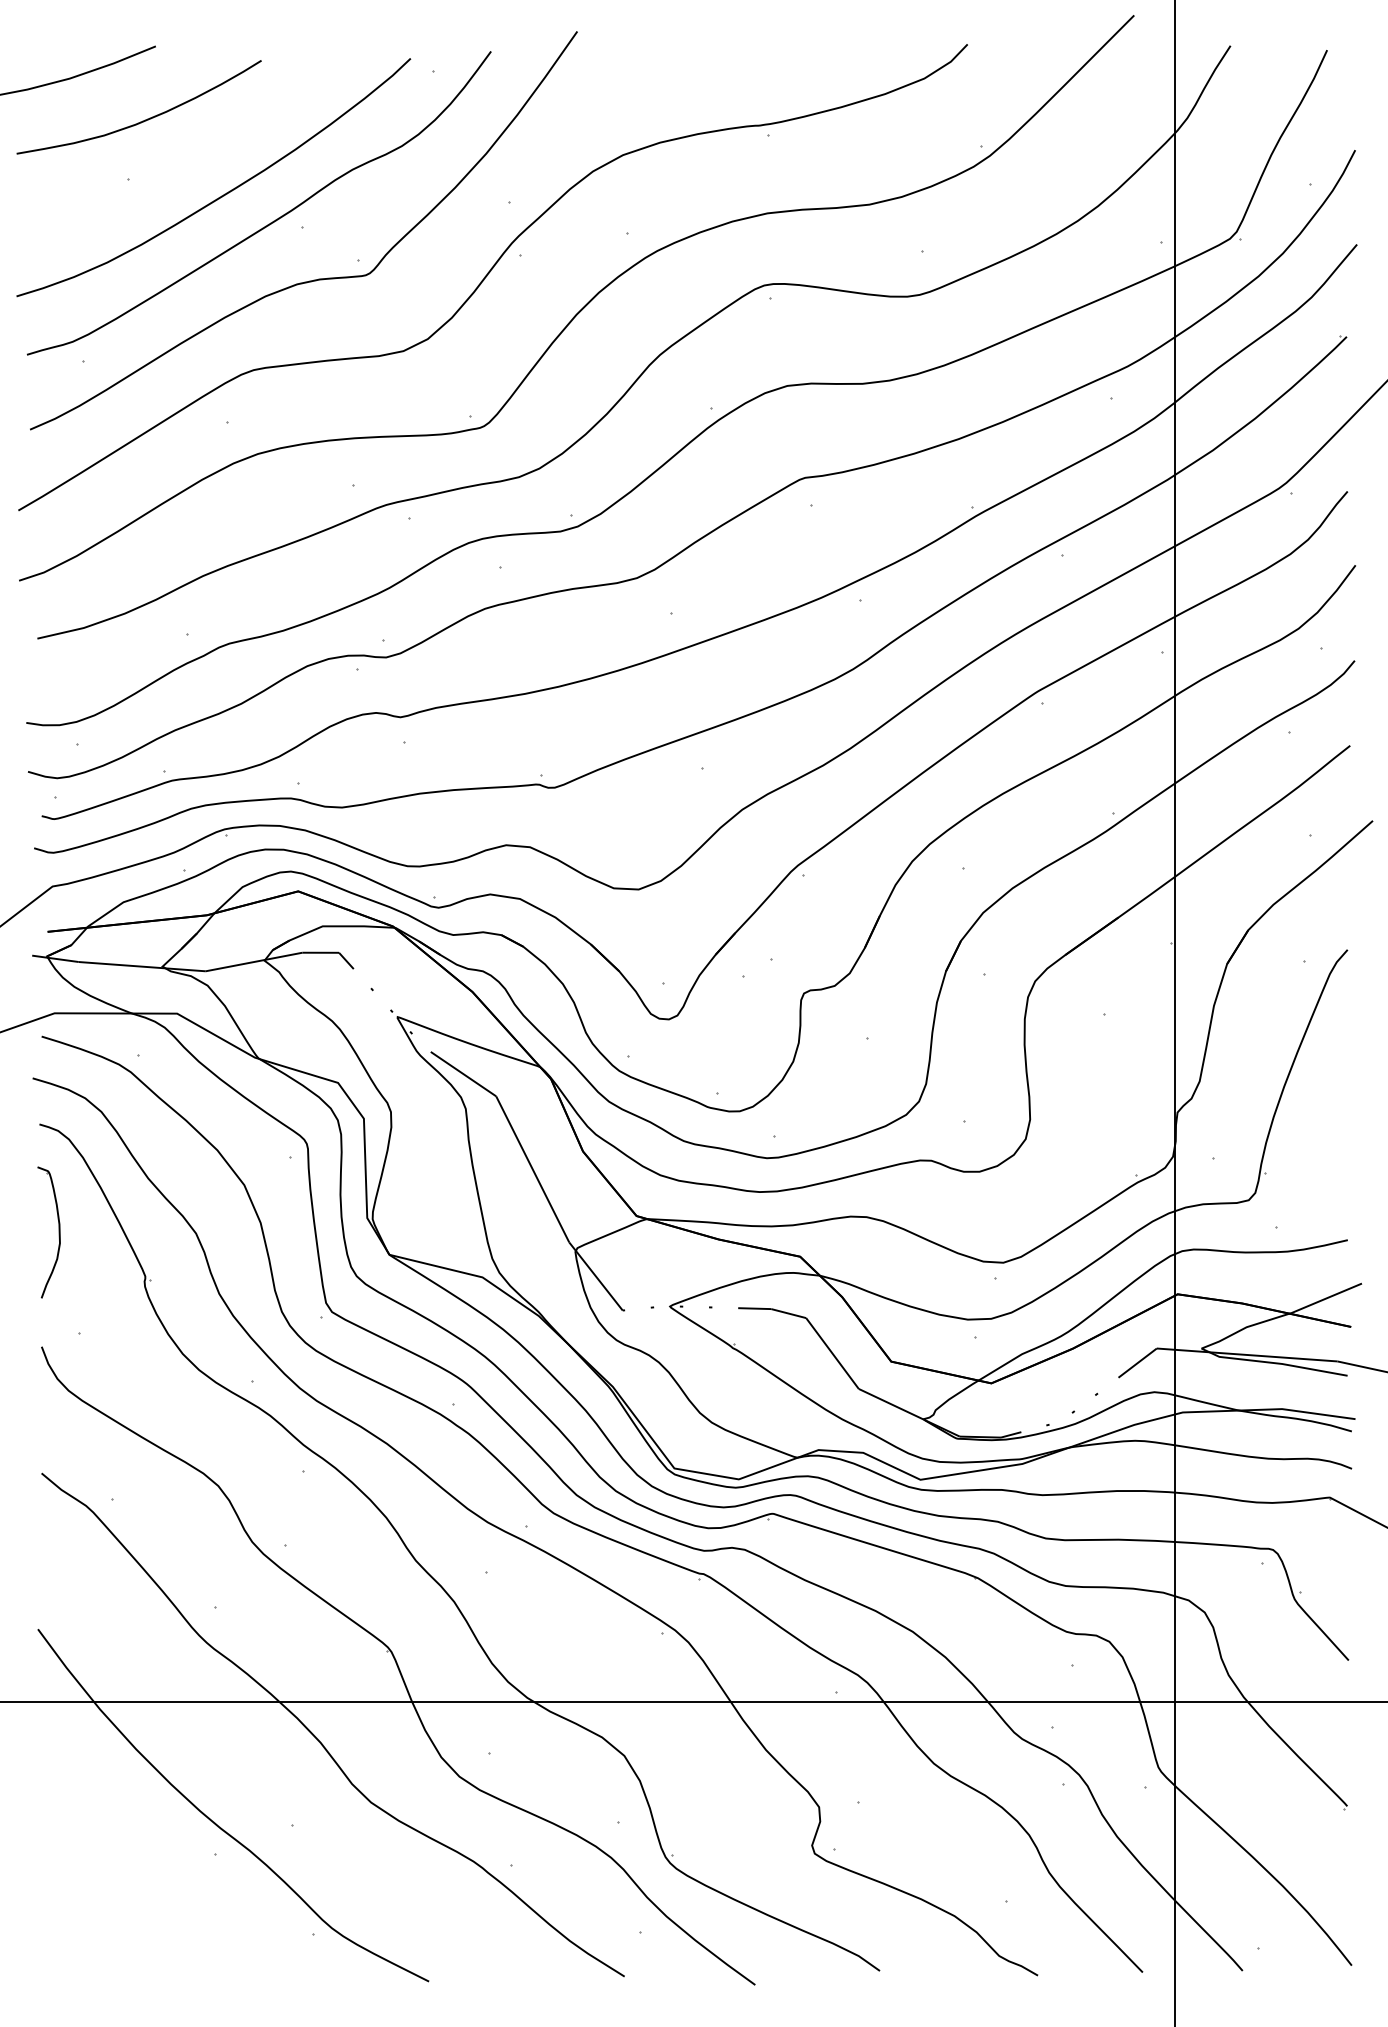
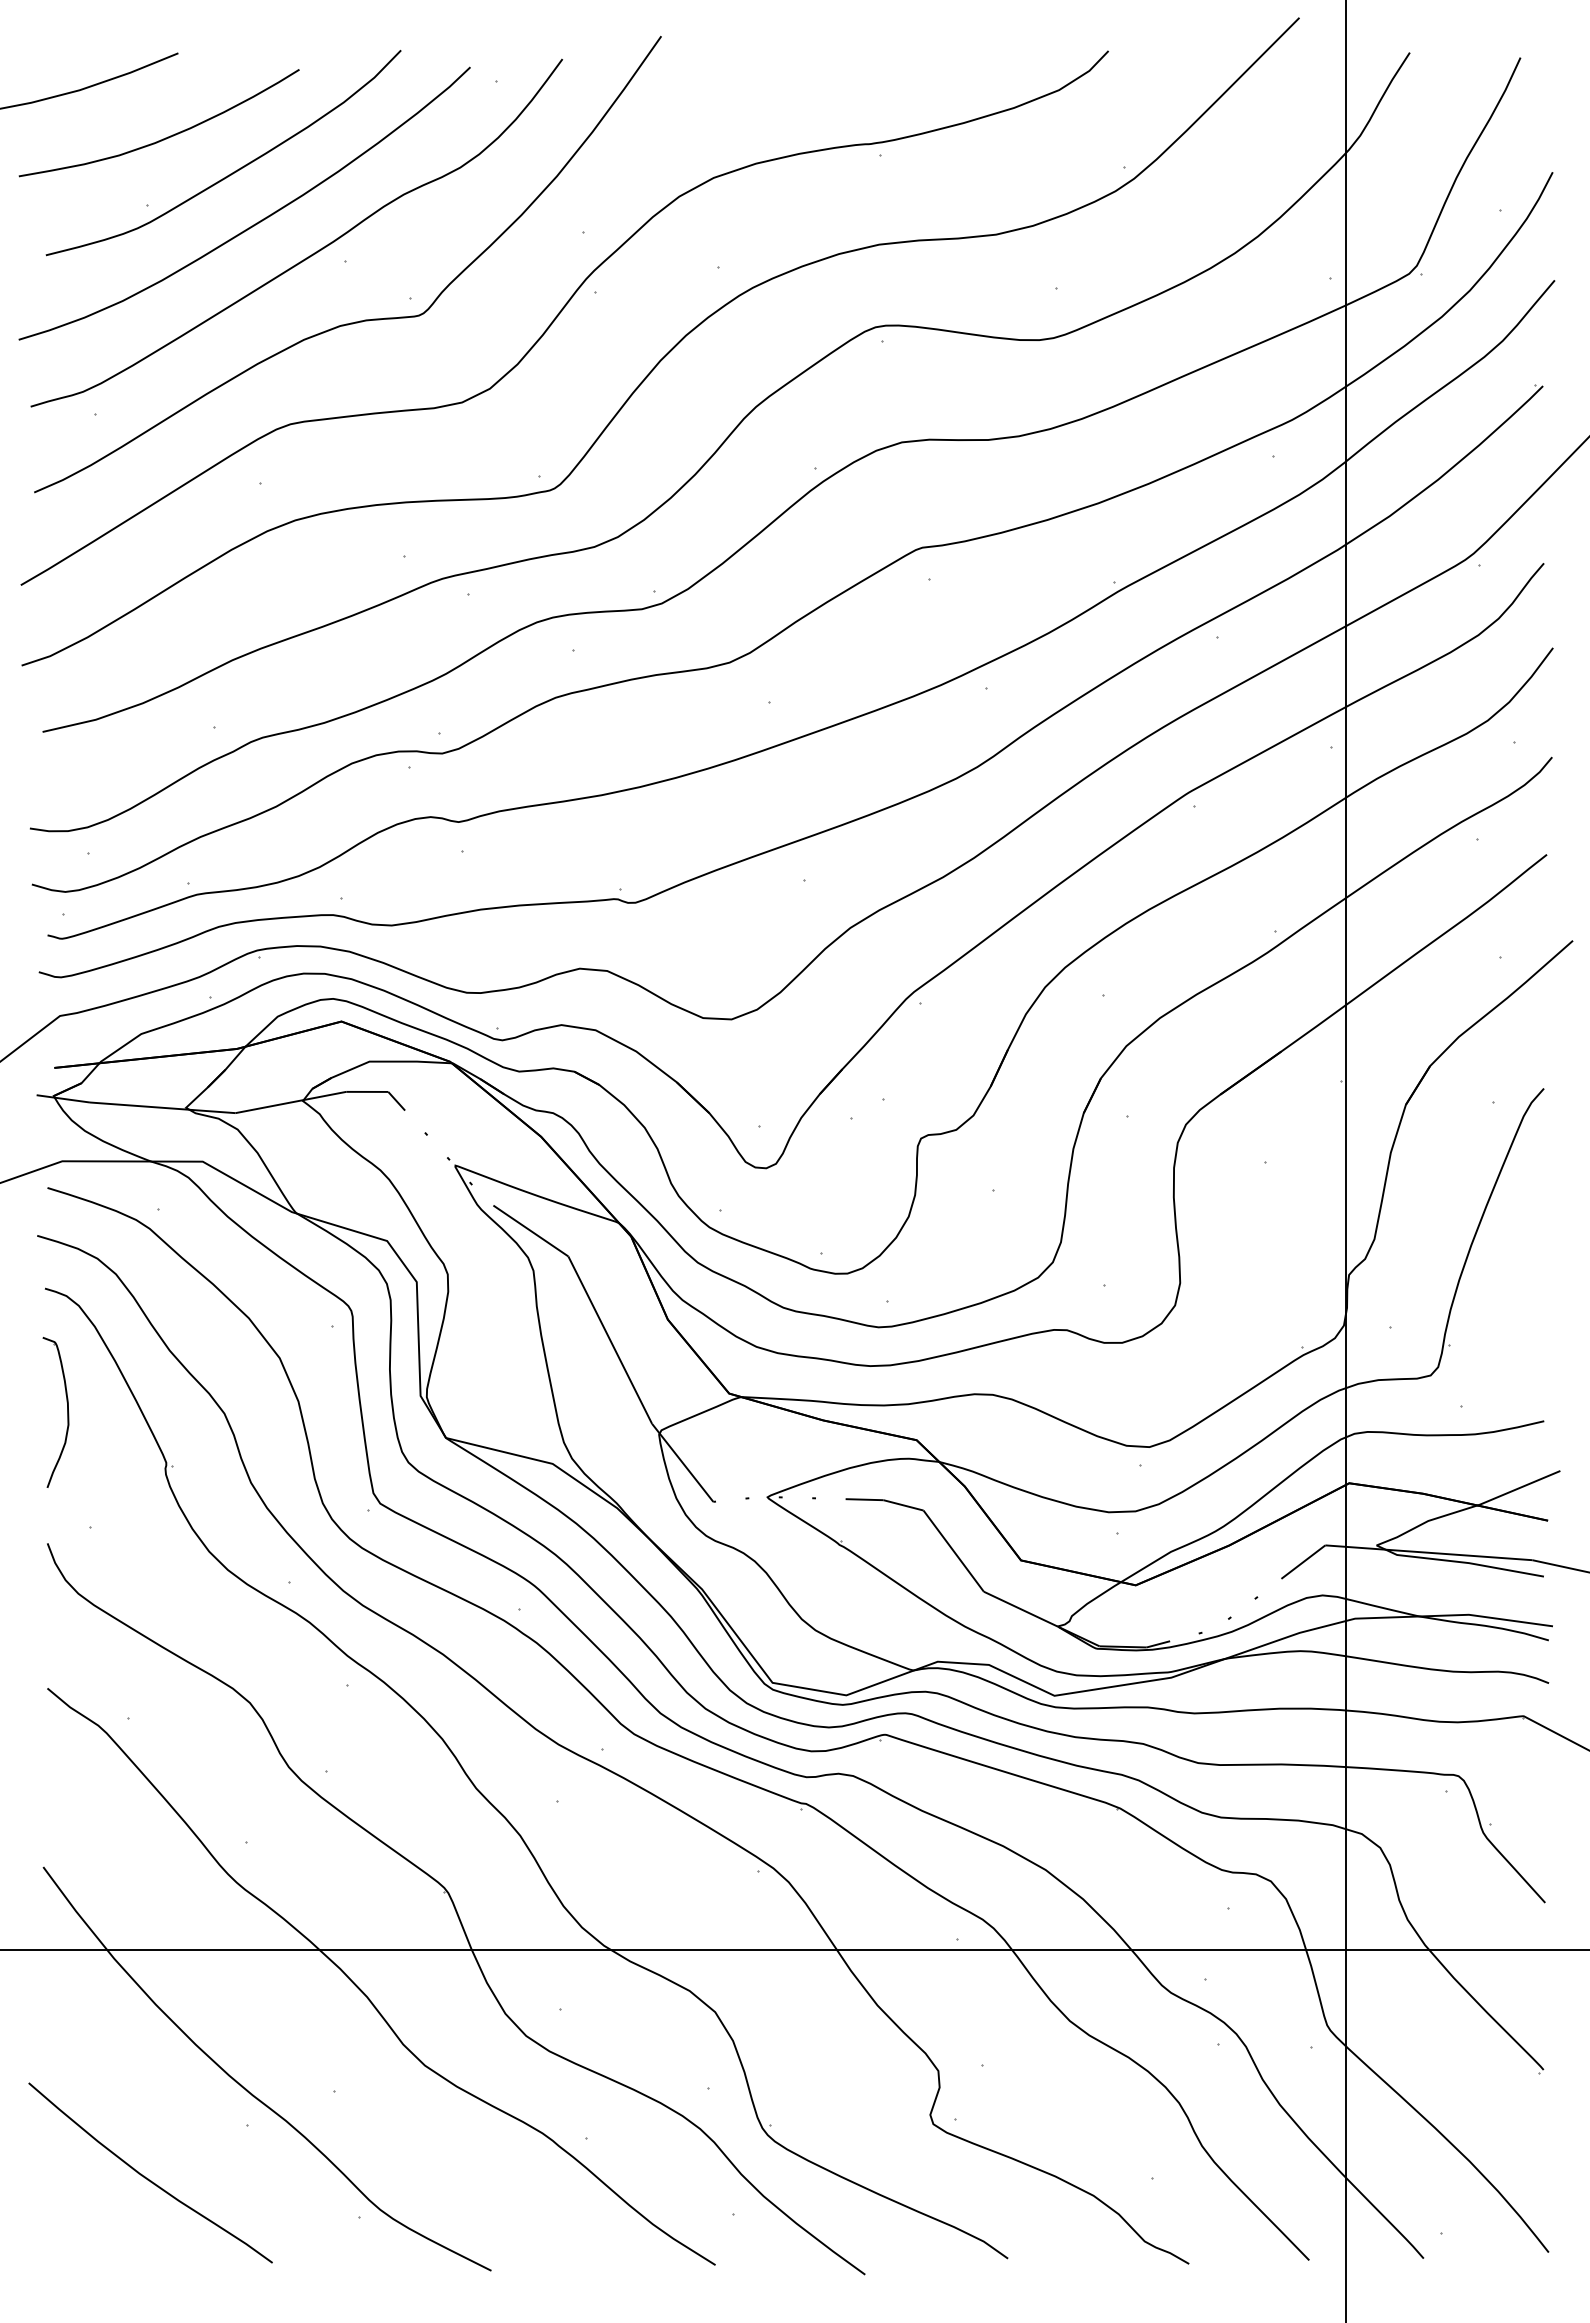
curve: (203, 149) -> (233, 171), added
curve: (129, 1901) -> (148, 2178), added

